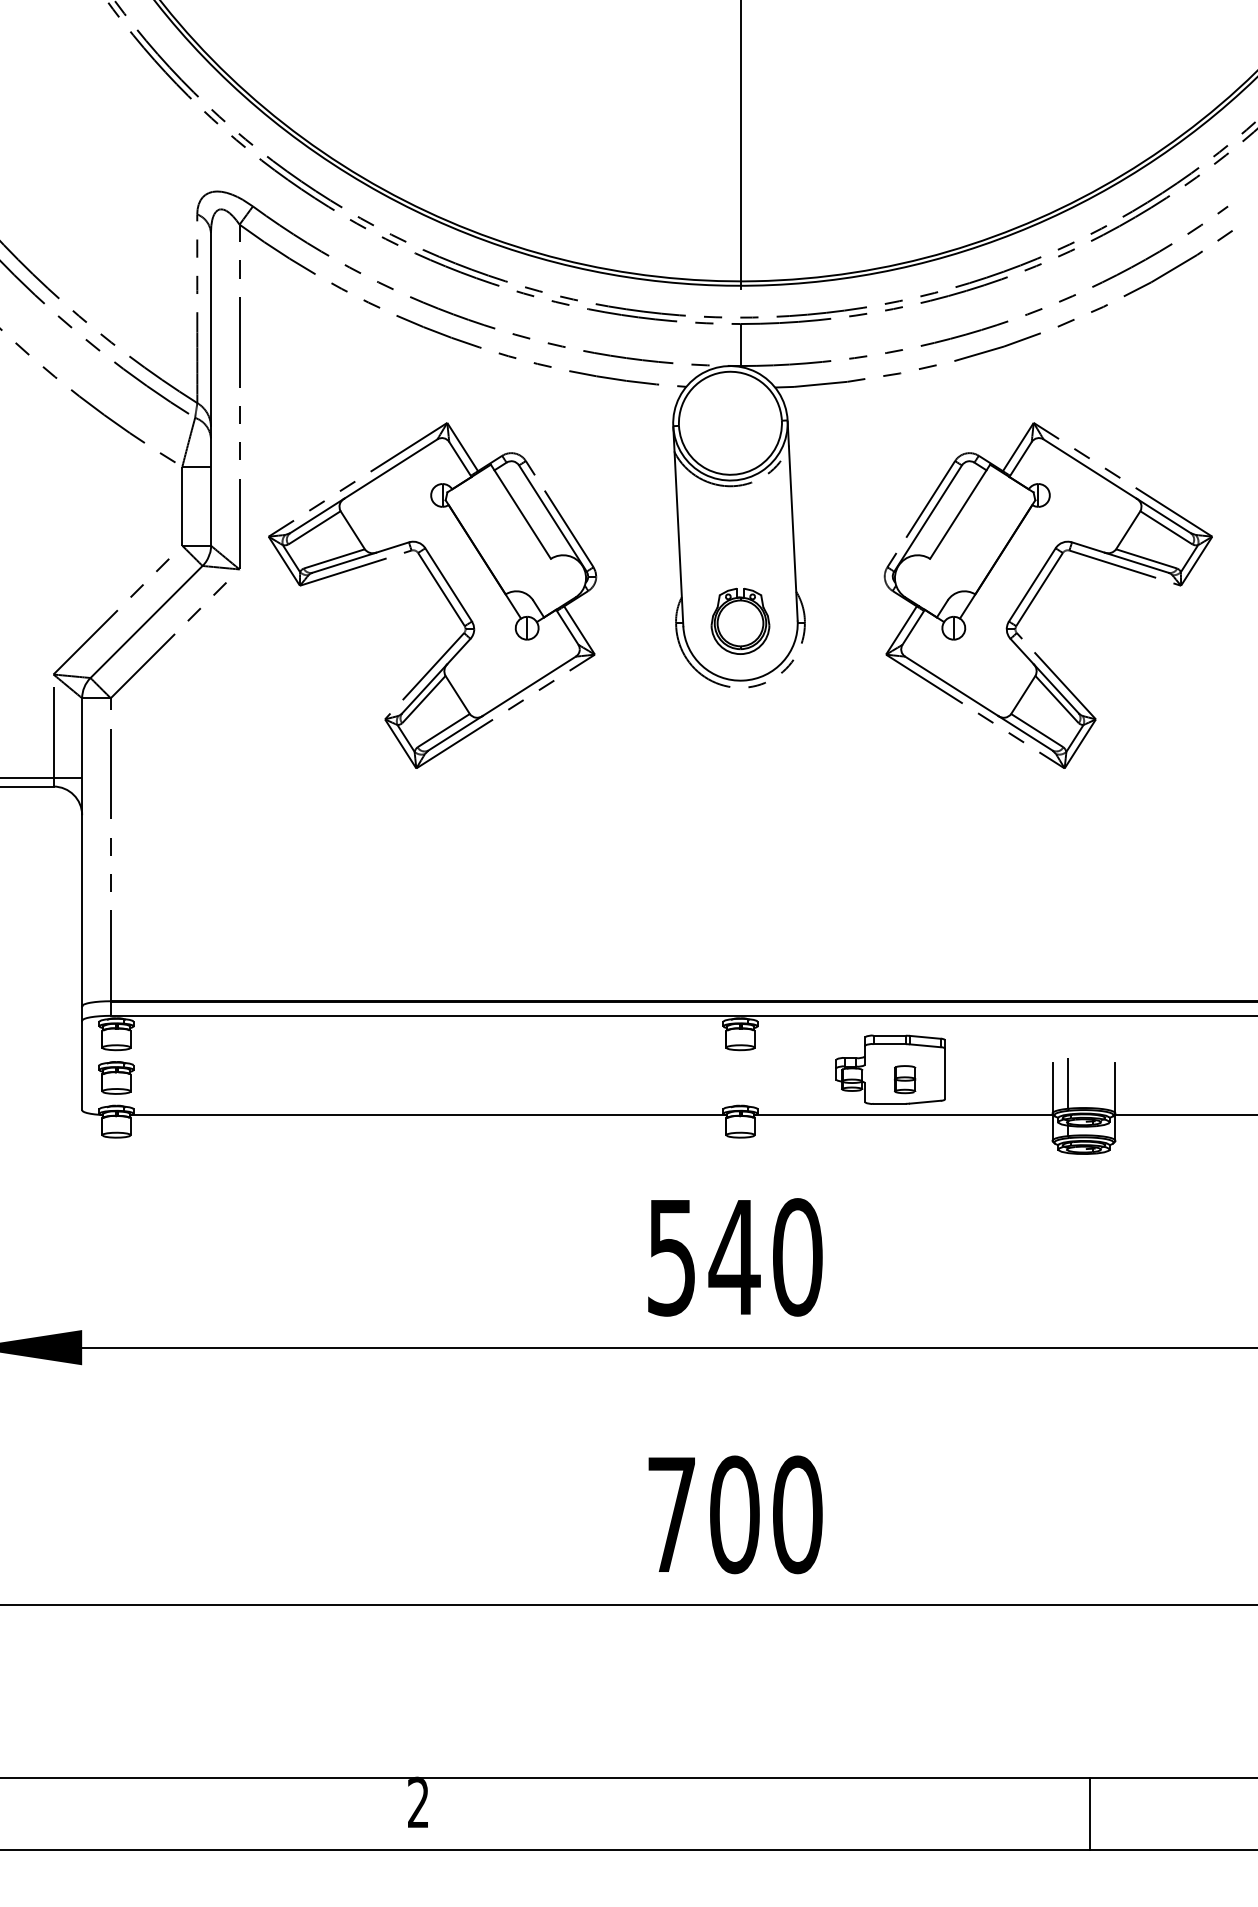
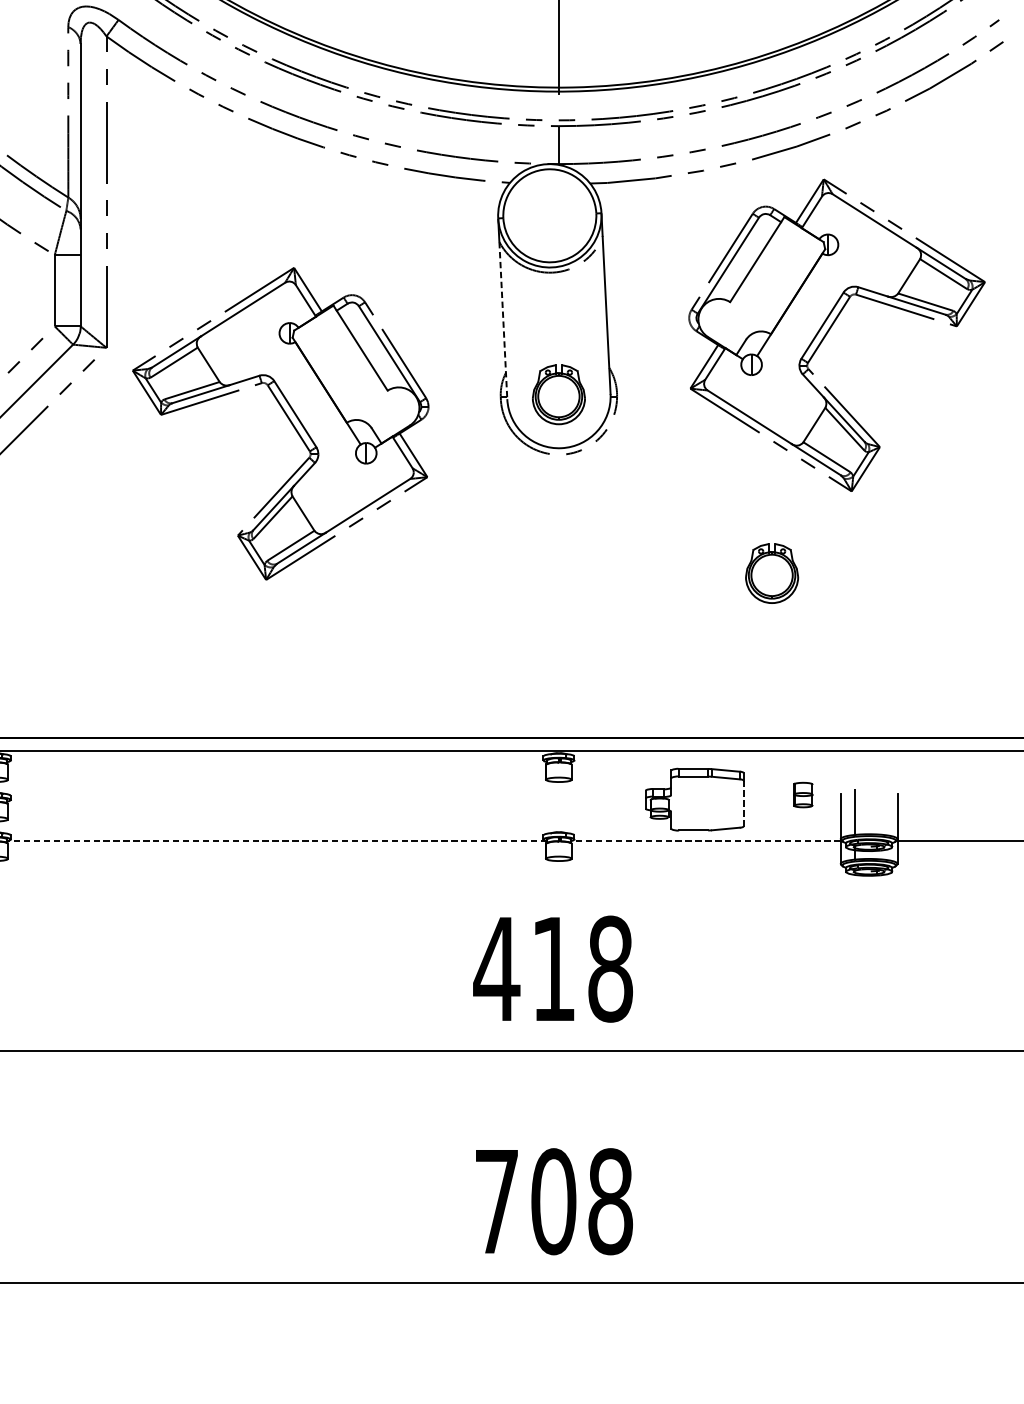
line: (678, 539) -> (502, 320), solid -> dashed
part: (440, 590) -> (287, 419), moved
part: (1040, 590) -> (829, 330), moved
part: (976, 818) -> (772, 572), added
line: (945, 1073) -> (744, 803), solid -> dashed
part: (905, 1079) -> (803, 794), moved
line: (428, 1115) -> (277, 841), solid -> dashed
line: (902, 1115) -> (705, 841), solid -> dashed
text: (733, 1257) -> (552, 969), 540 -> 418
text: (797, 1514) -> (610, 1201), 700 -> 708

